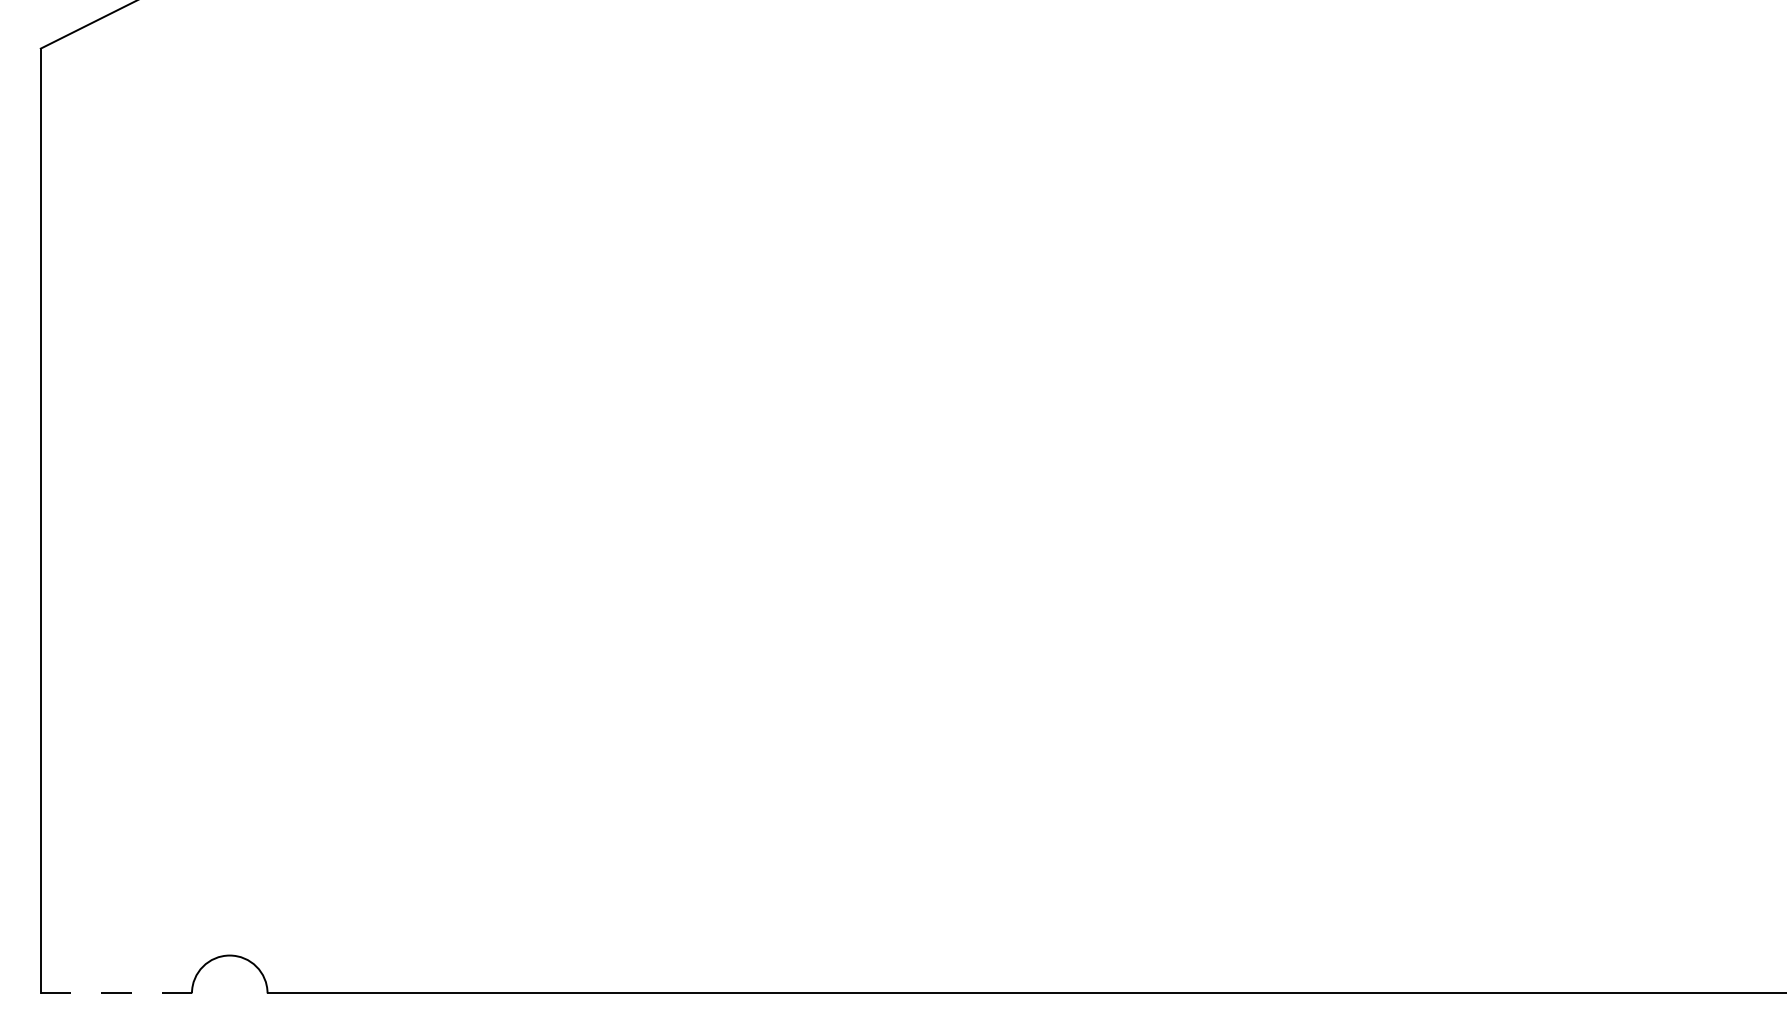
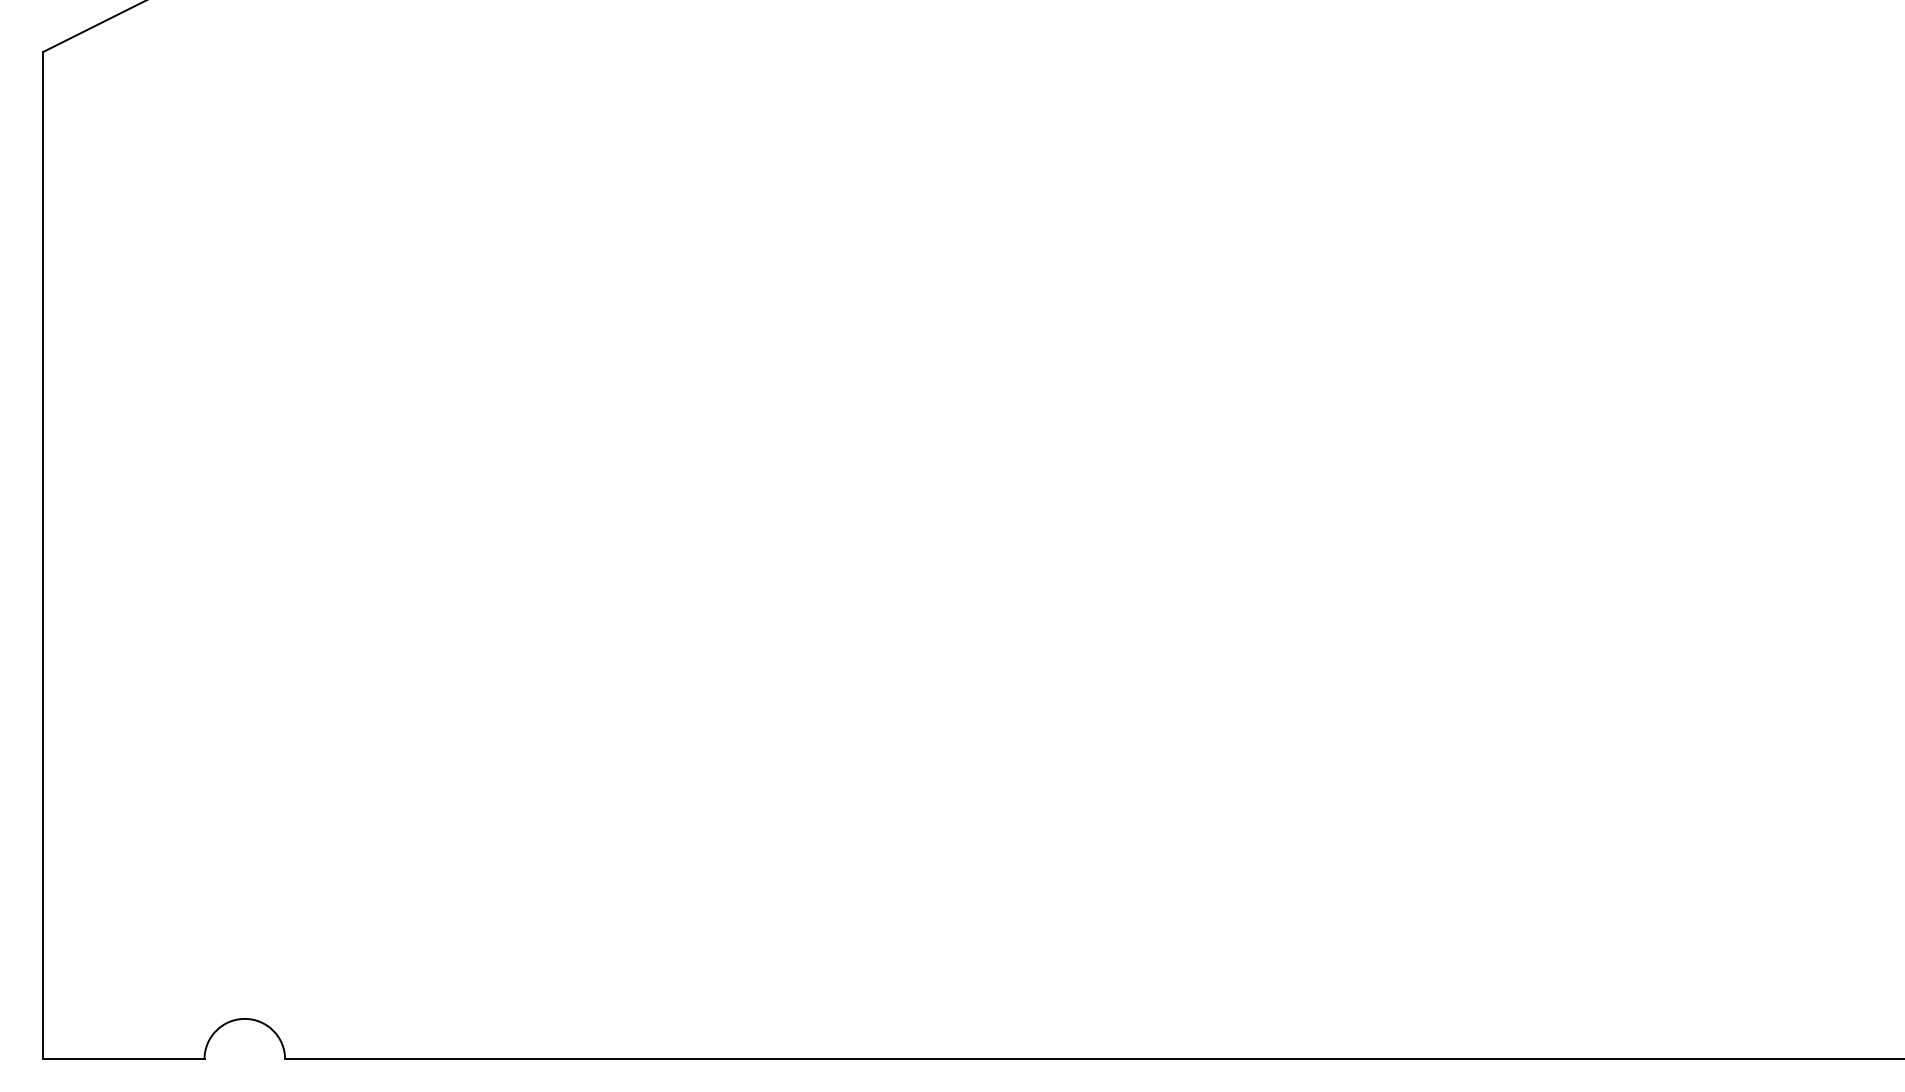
line: (115, 993) -> (123, 1059), dashed -> solid

